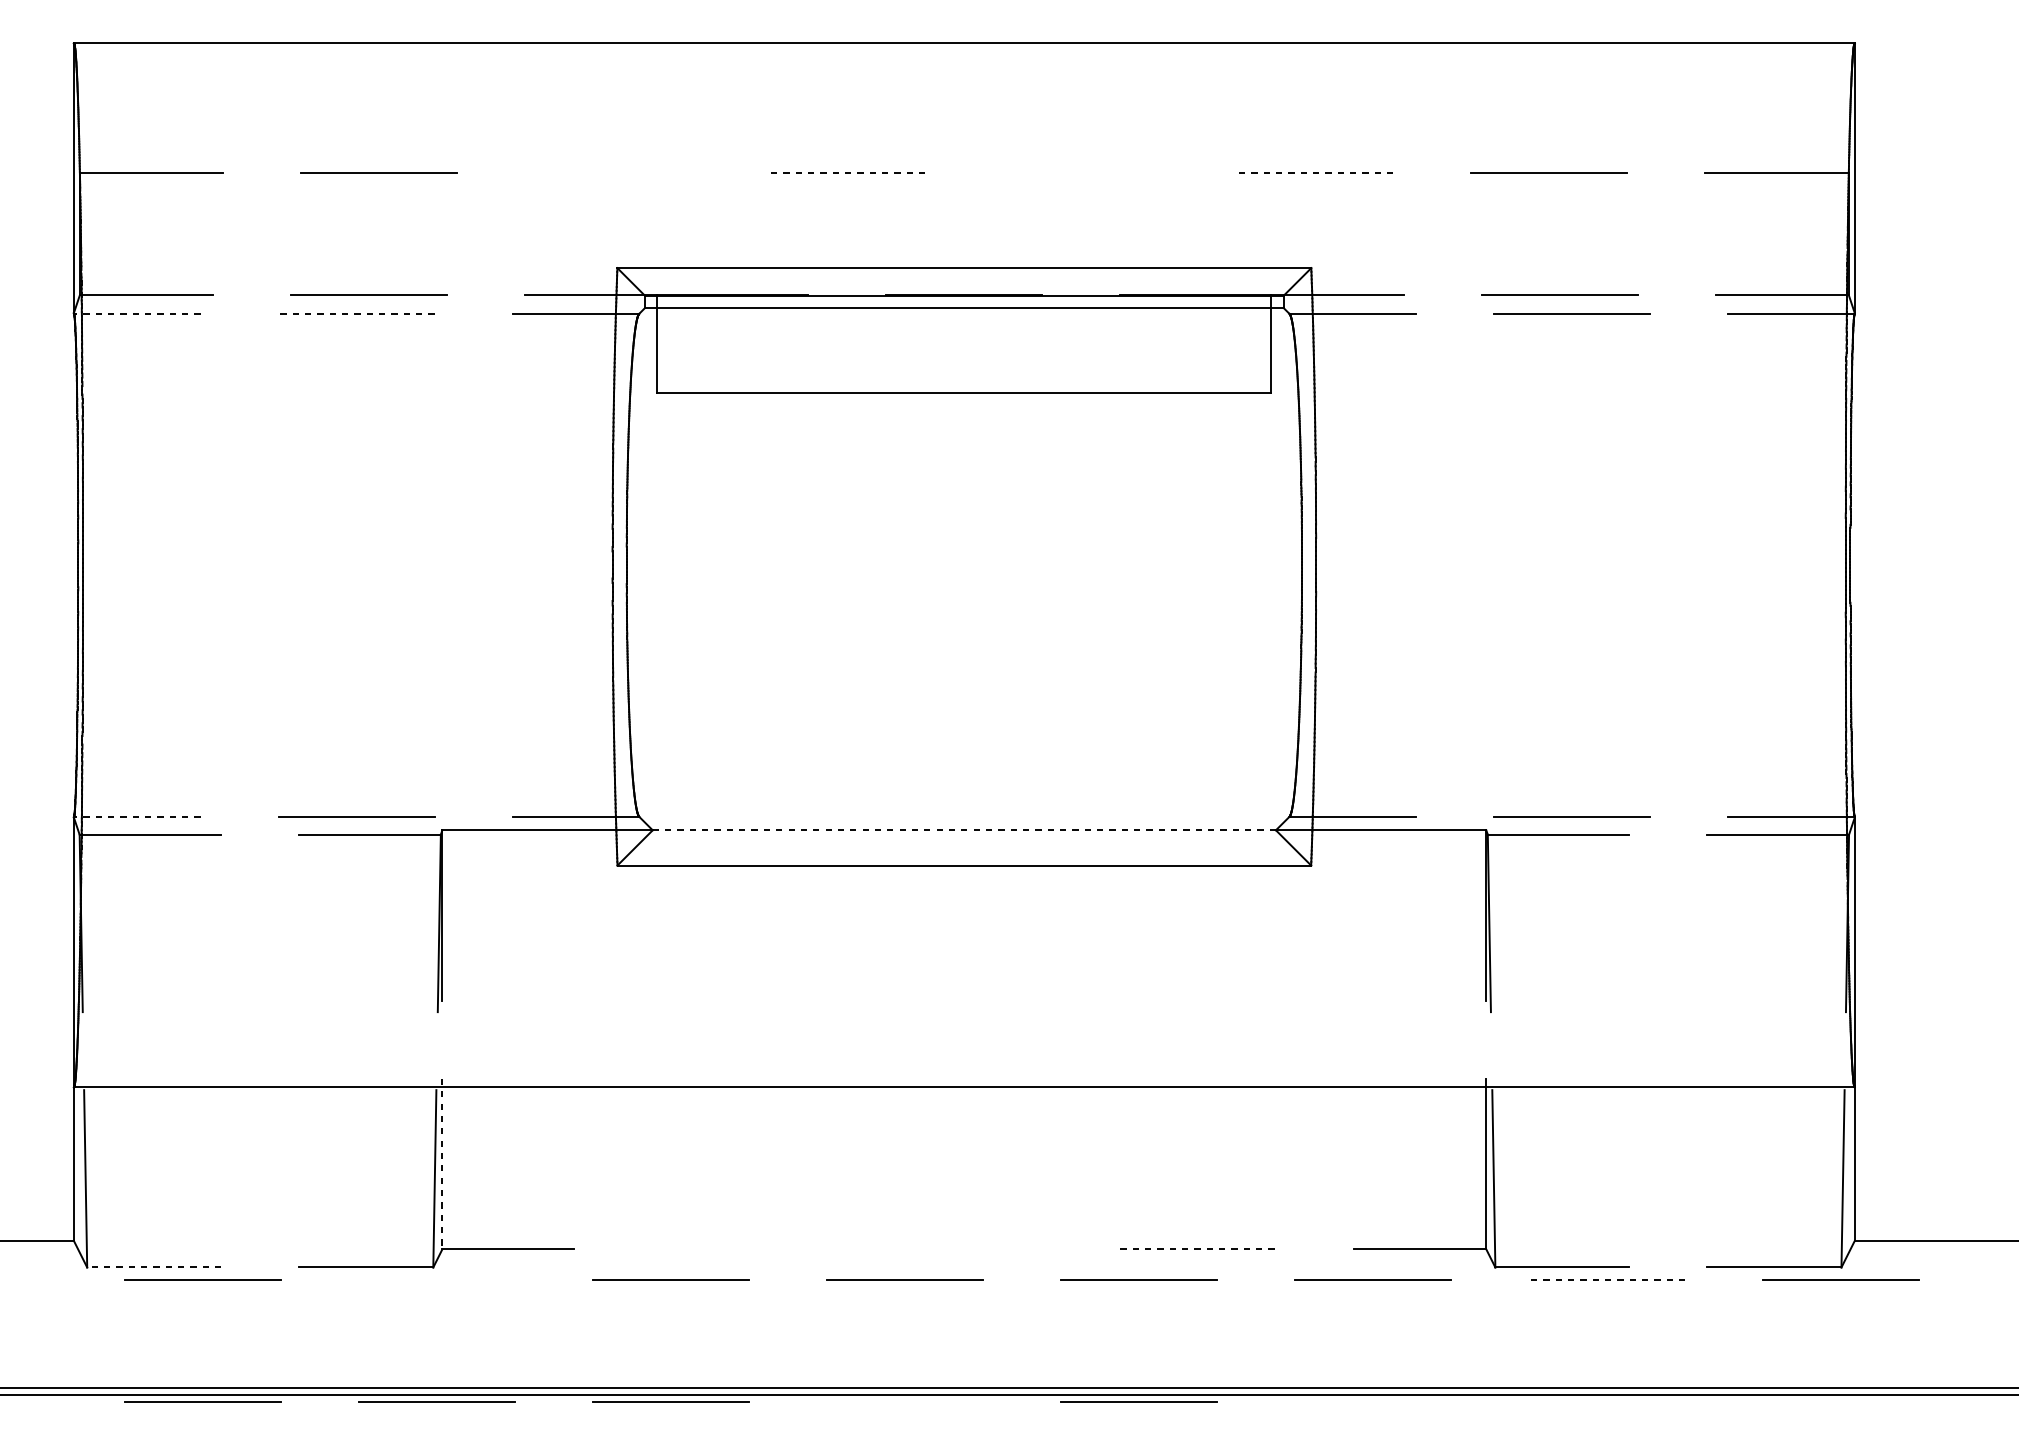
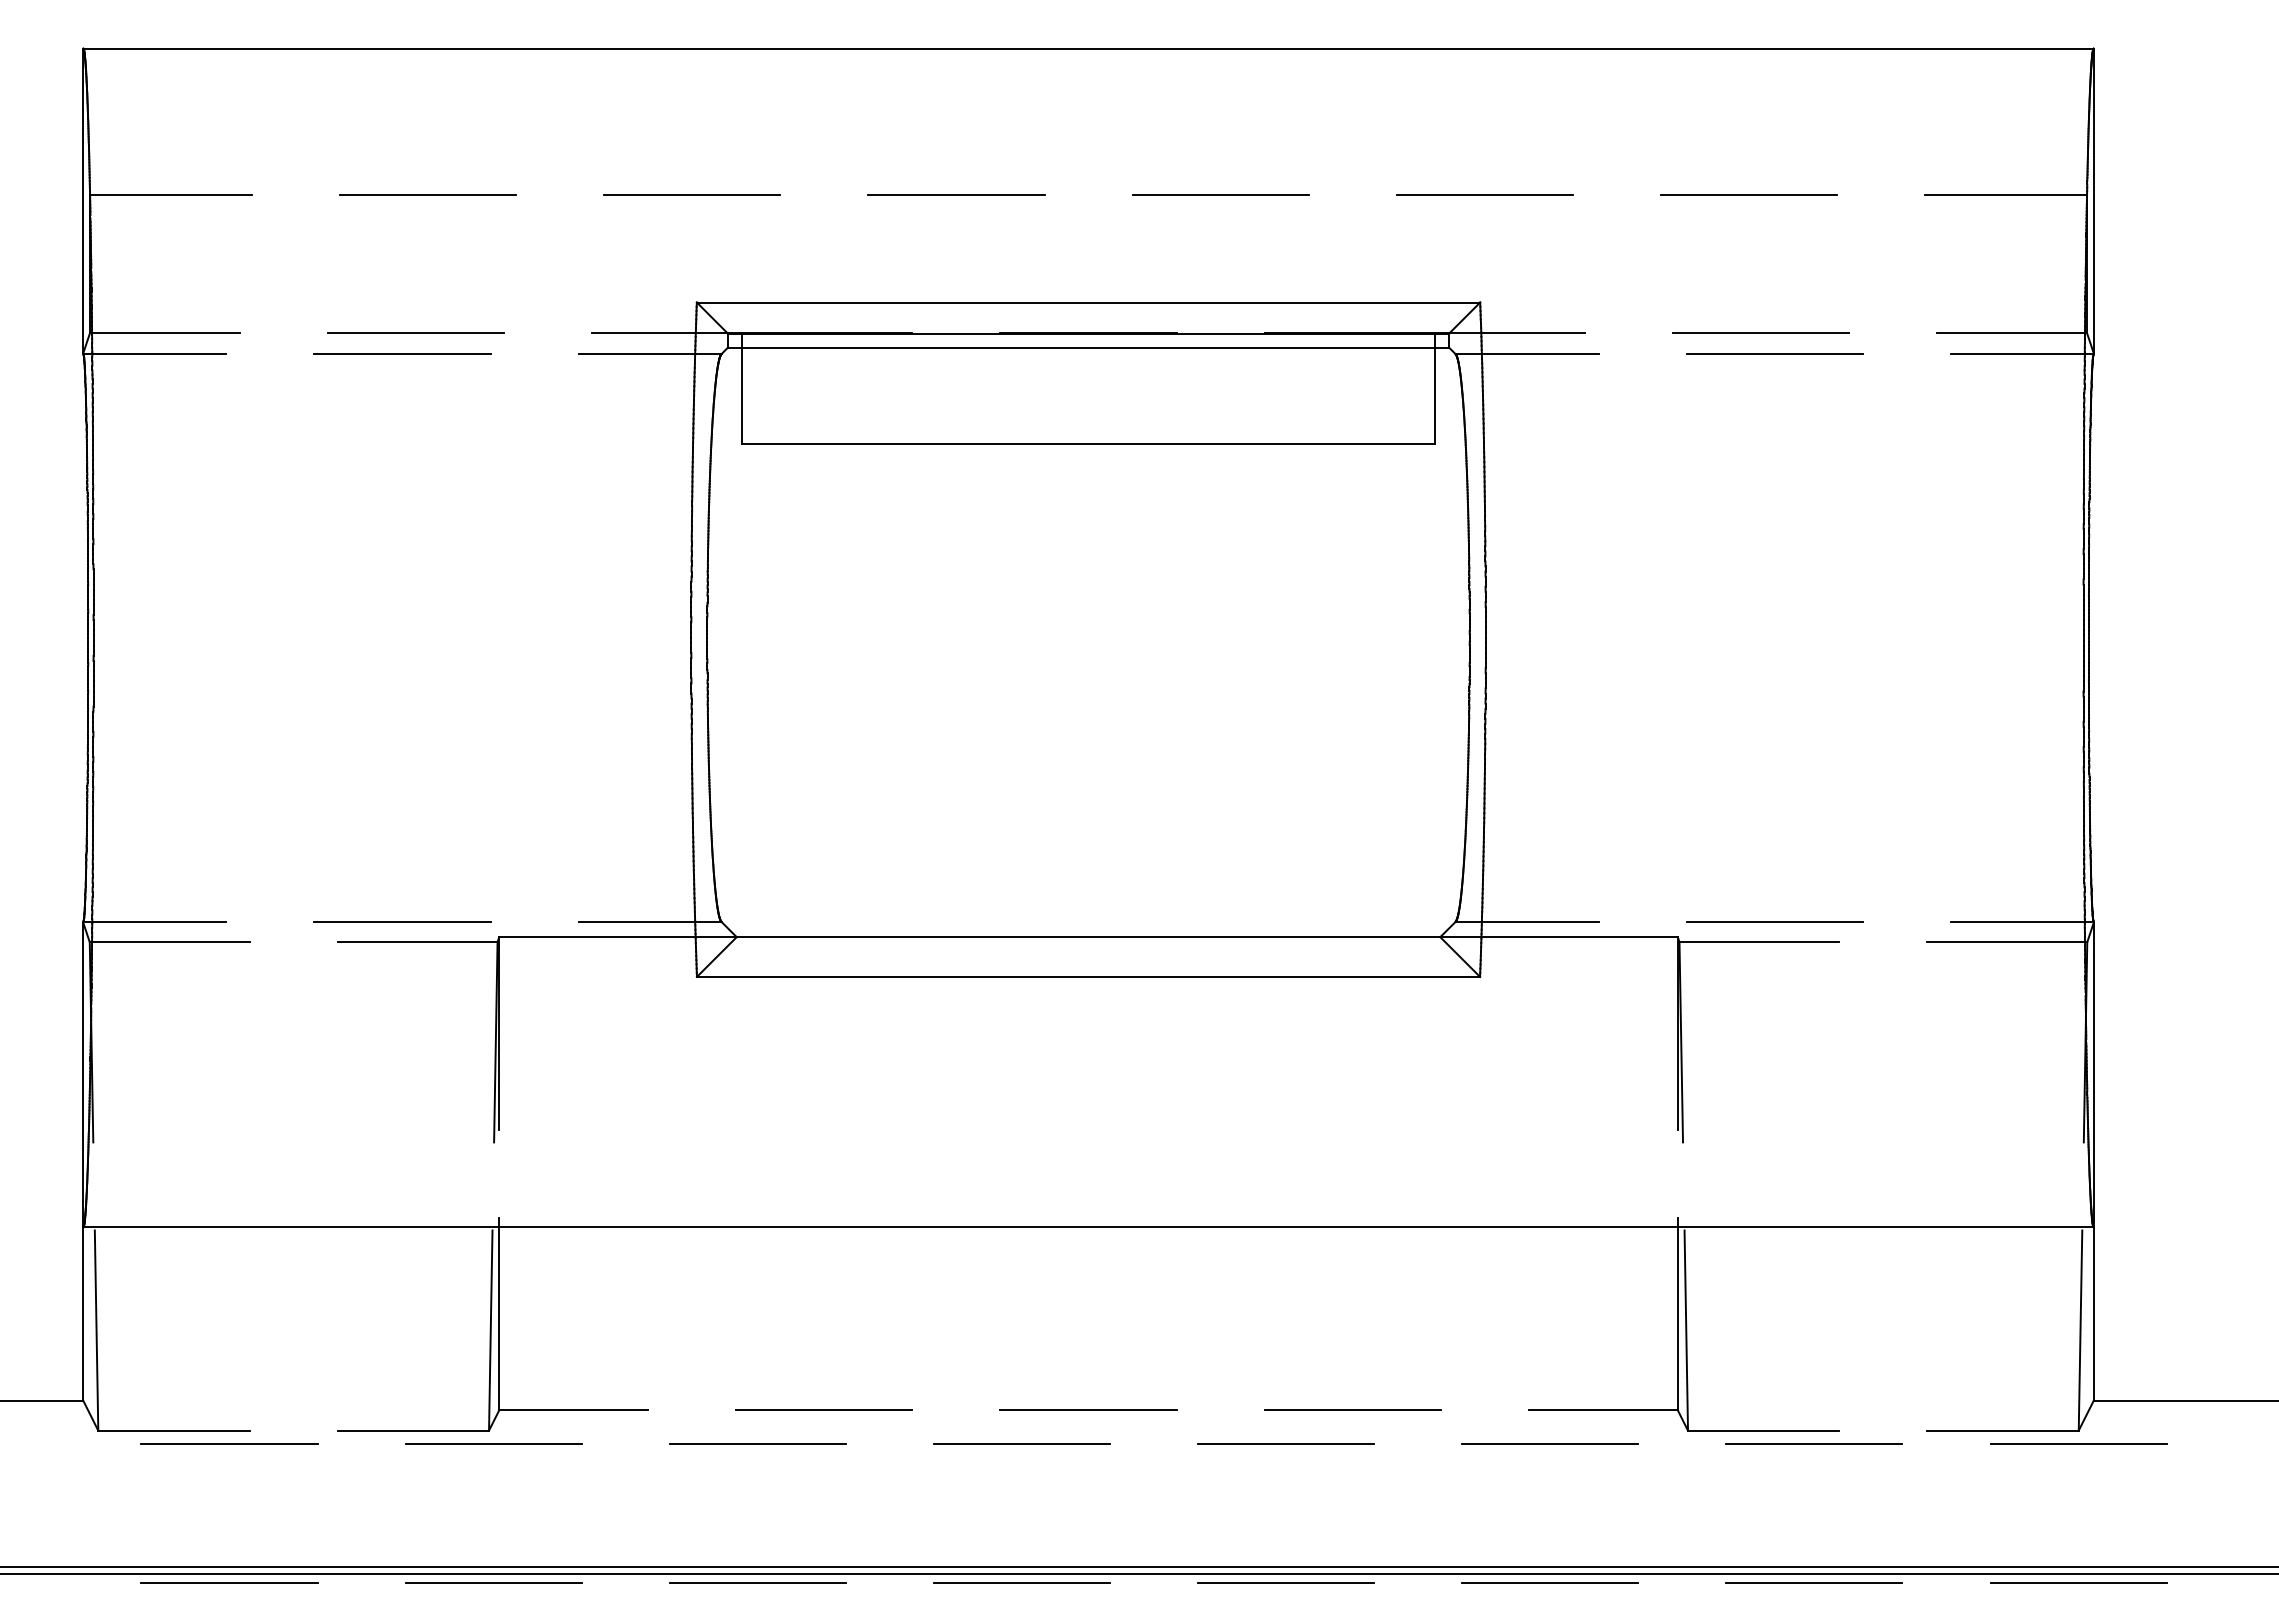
line: (612, 172) -> (691, 194), added
line: (846, 172) -> (955, 194), dashed -> solid
line: (1081, 172) -> (1220, 194), added
line: (1315, 172) -> (1484, 194), dashed -> solid
line: (136, 314) -> (154, 354), dashed -> solid
line: (356, 314) -> (402, 354), dashed -> solid
line: (136, 816) -> (154, 921), dashed -> solid
line: (964, 830) -> (1088, 937), dashed -> solid
line: (442, 1164) -> (499, 1314), dashed -> solid
line: (964, 1248) -> (1088, 1409), added
line: (730, 1249) -> (824, 1410), added
line: (1199, 1249) -> (1353, 1410), dashed -> solid
line: (153, 1267) -> (173, 1430), dashed -> solid
line: (437, 1278) -> (493, 1443), added
line: (1606, 1279) -> (1813, 1444), dashed -> solid
line: (904, 1401) -> (1021, 1582), added
line: (1373, 1401) -> (1550, 1582), added
line: (1606, 1401) -> (1813, 1582), added
line: (1841, 1401) -> (2078, 1582), added

